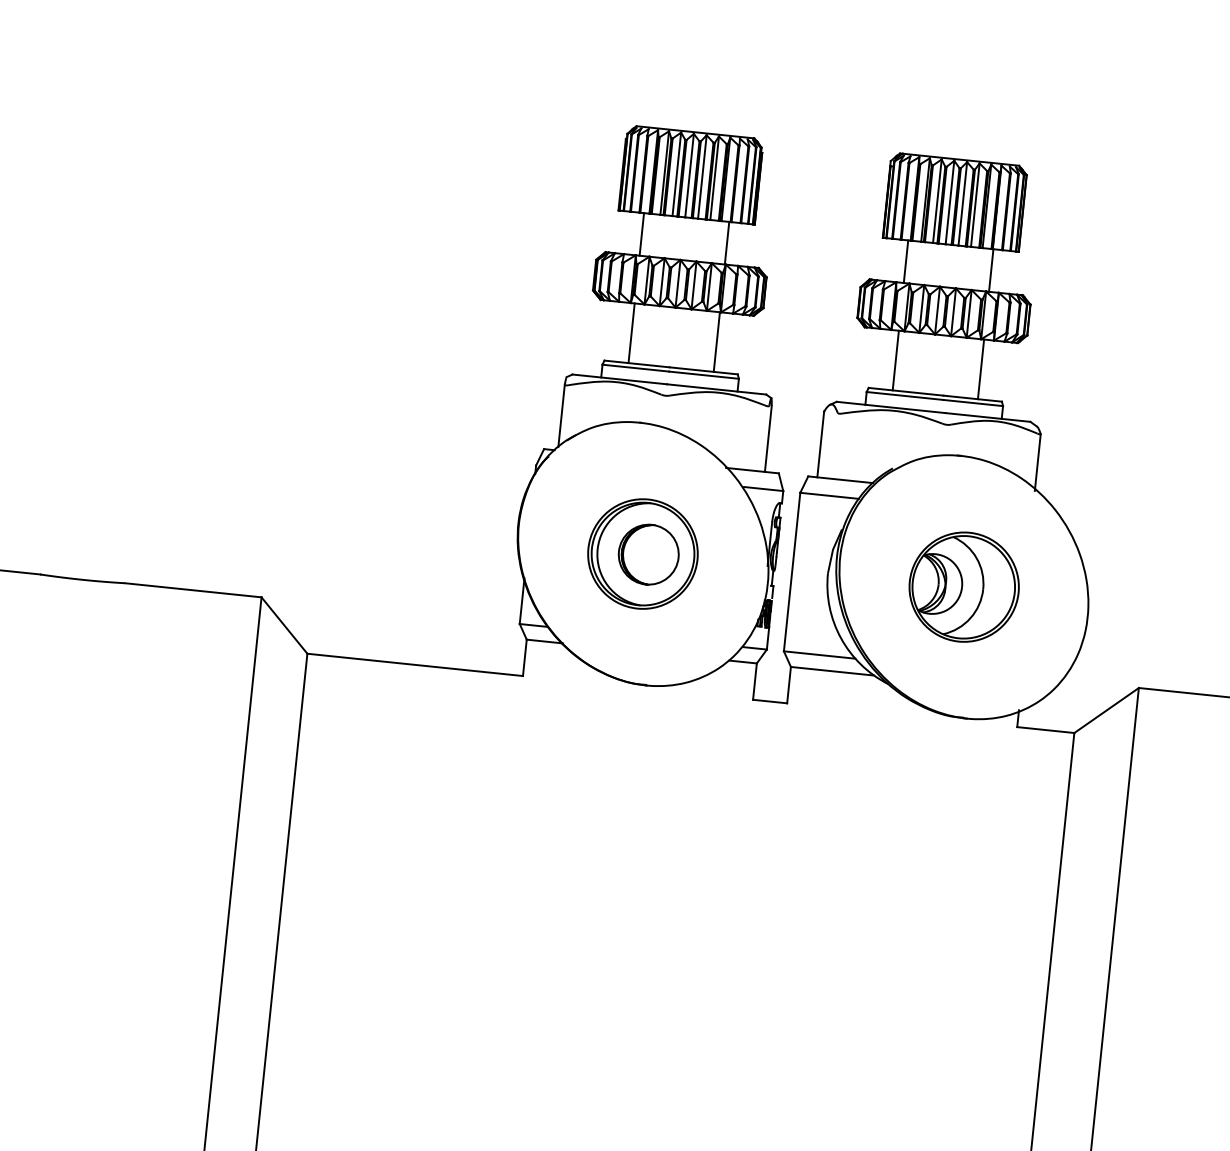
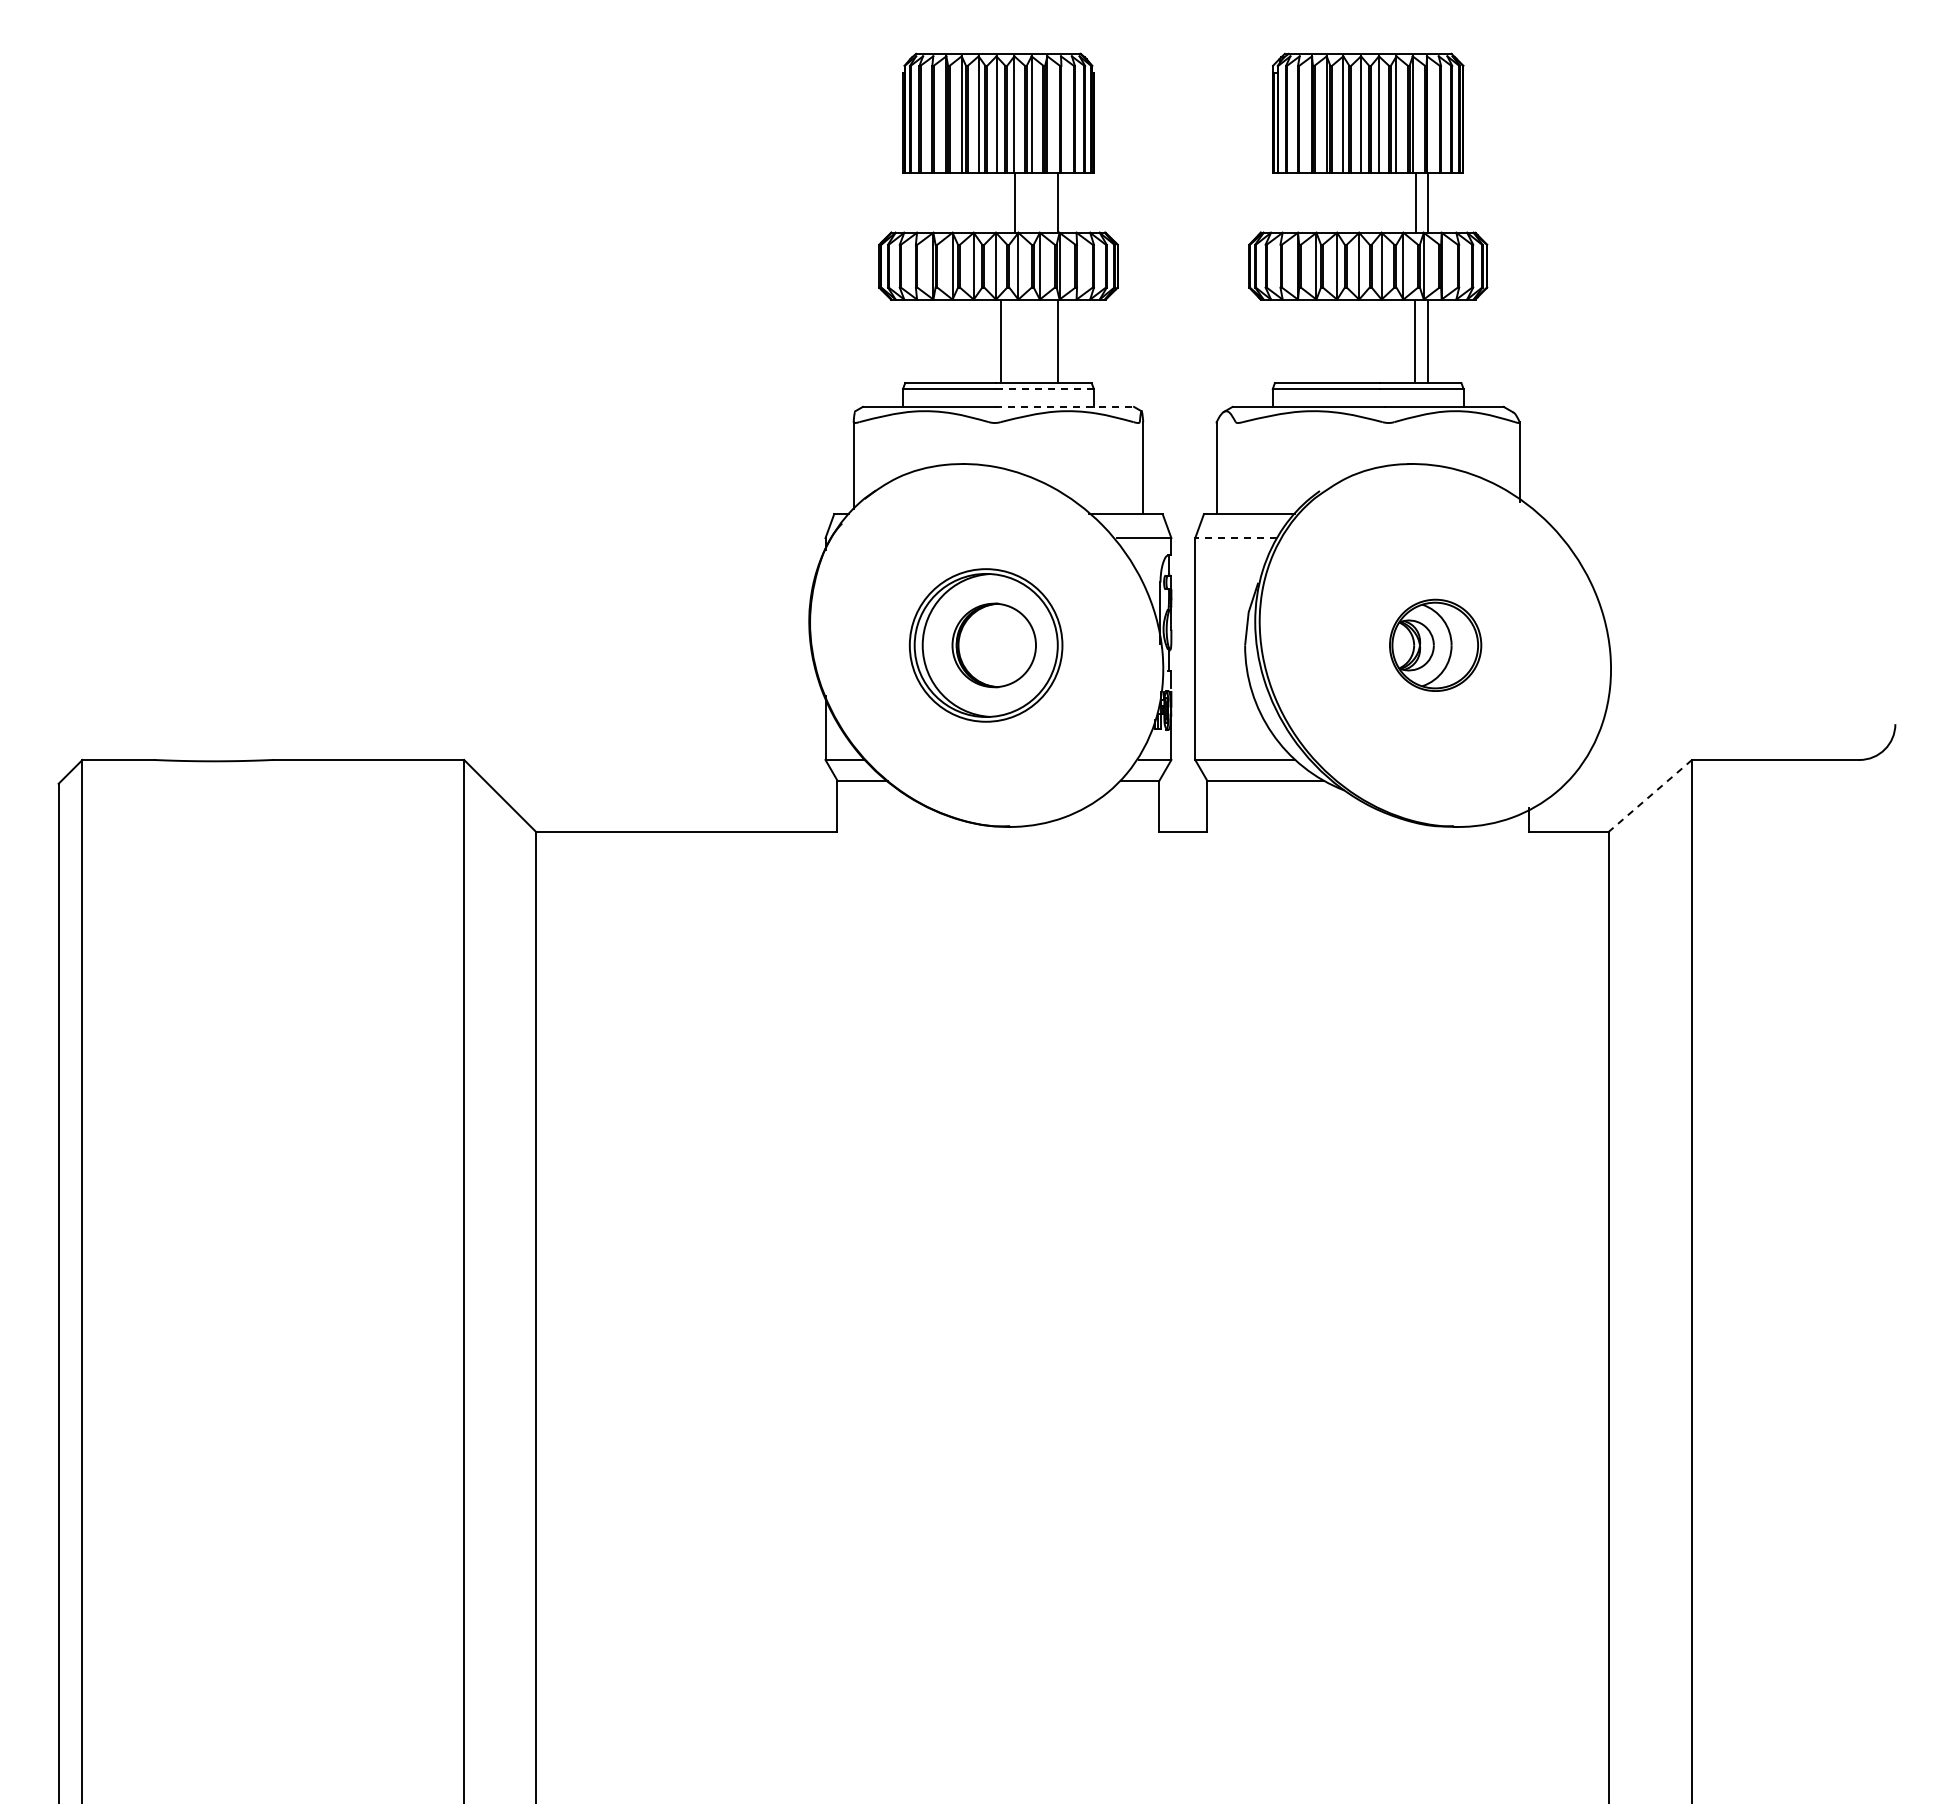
line: (641, 234) -> (1014, 202), moved
line: (906, 261) -> (1415, 202), moved
line: (631, 333) -> (1000, 341), moved
line: (895, 360) -> (1414, 341), moved
line: (704, 375) -> (1045, 389), solid -> dashed
line: (717, 389) -> (1065, 406), solid -> dashed
line: (829, 496) -> (1236, 538), solid -> dashed
part: (964, 587) -> (1435, 645), size x0.6
line: (1106, 710) -> (1650, 795), solid -> dashed

